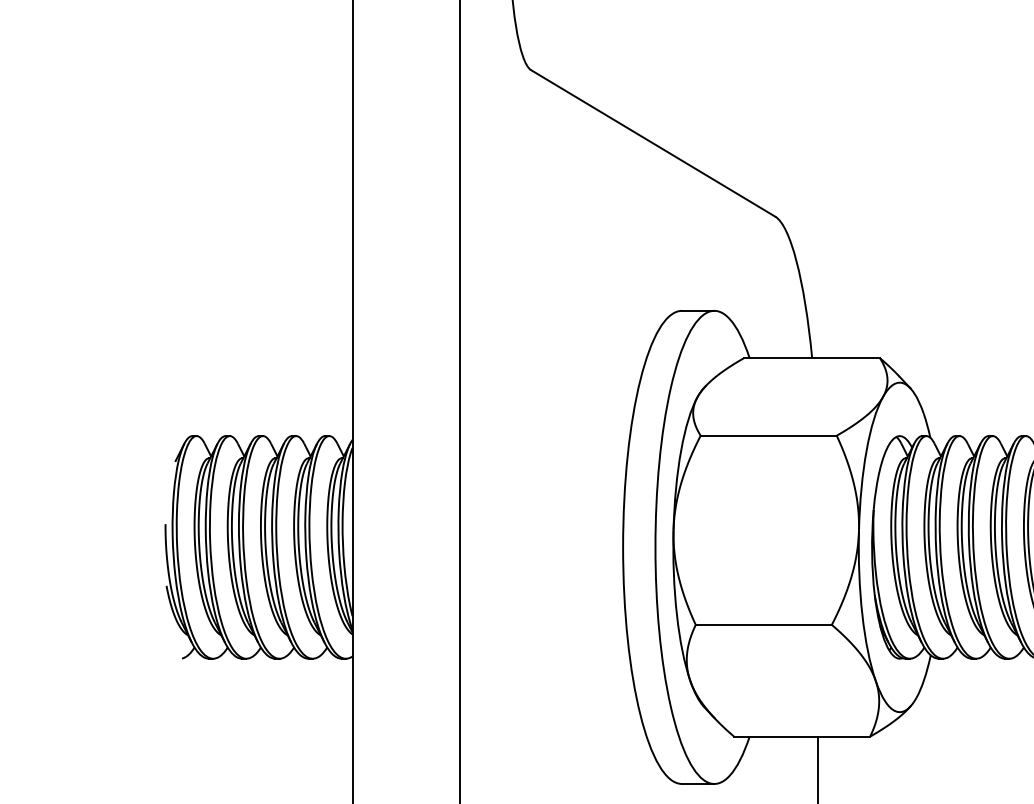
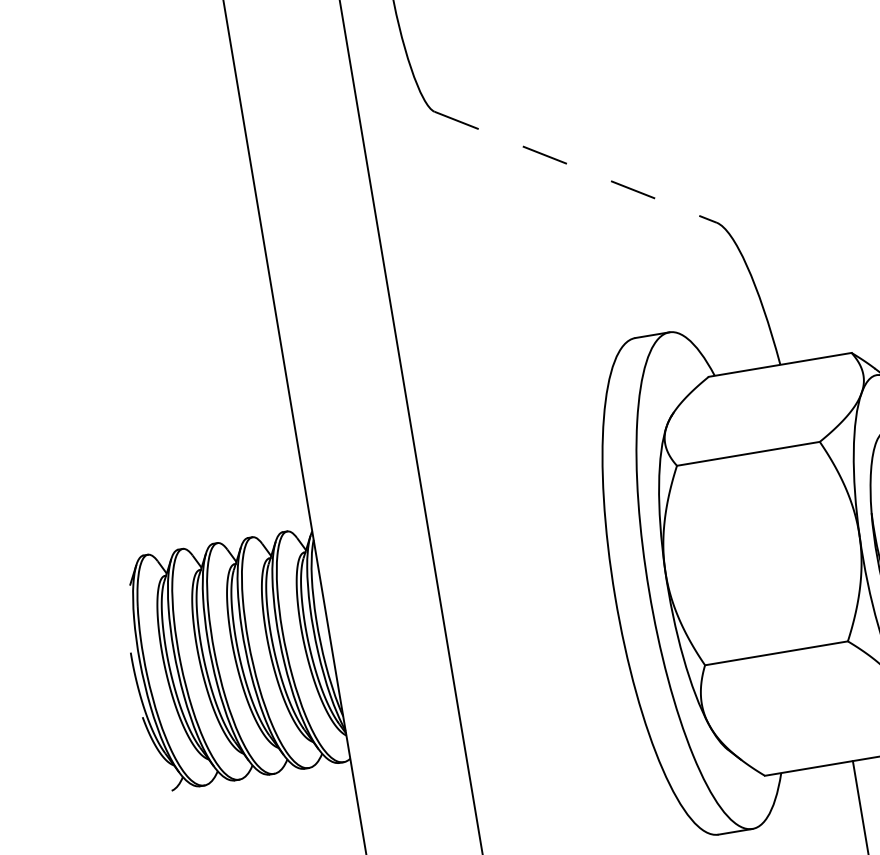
line: (653, 143) -> (576, 167), solid -> dashed

